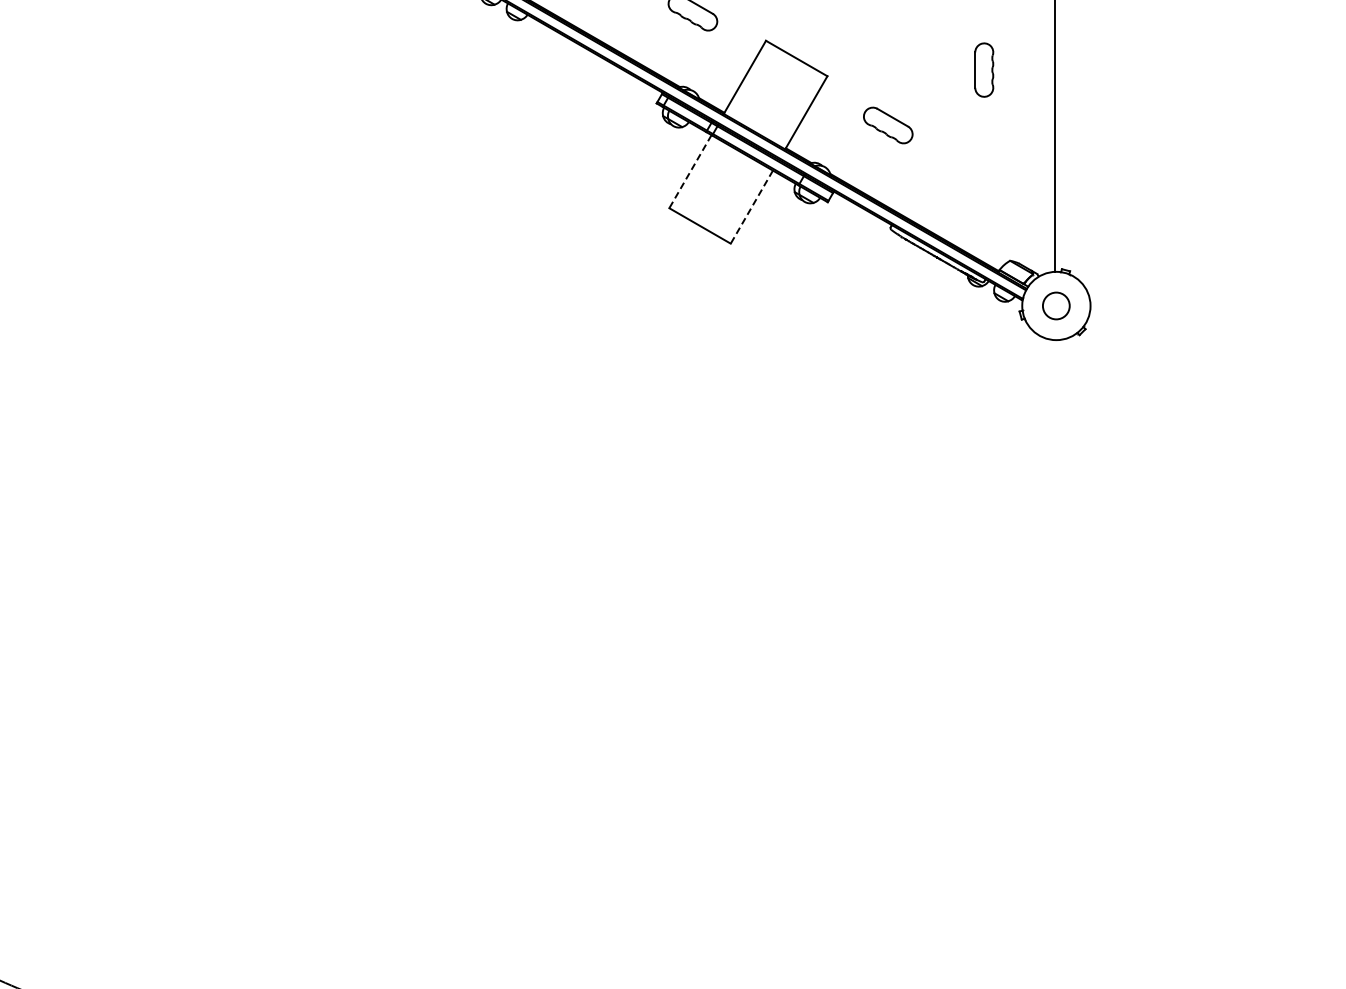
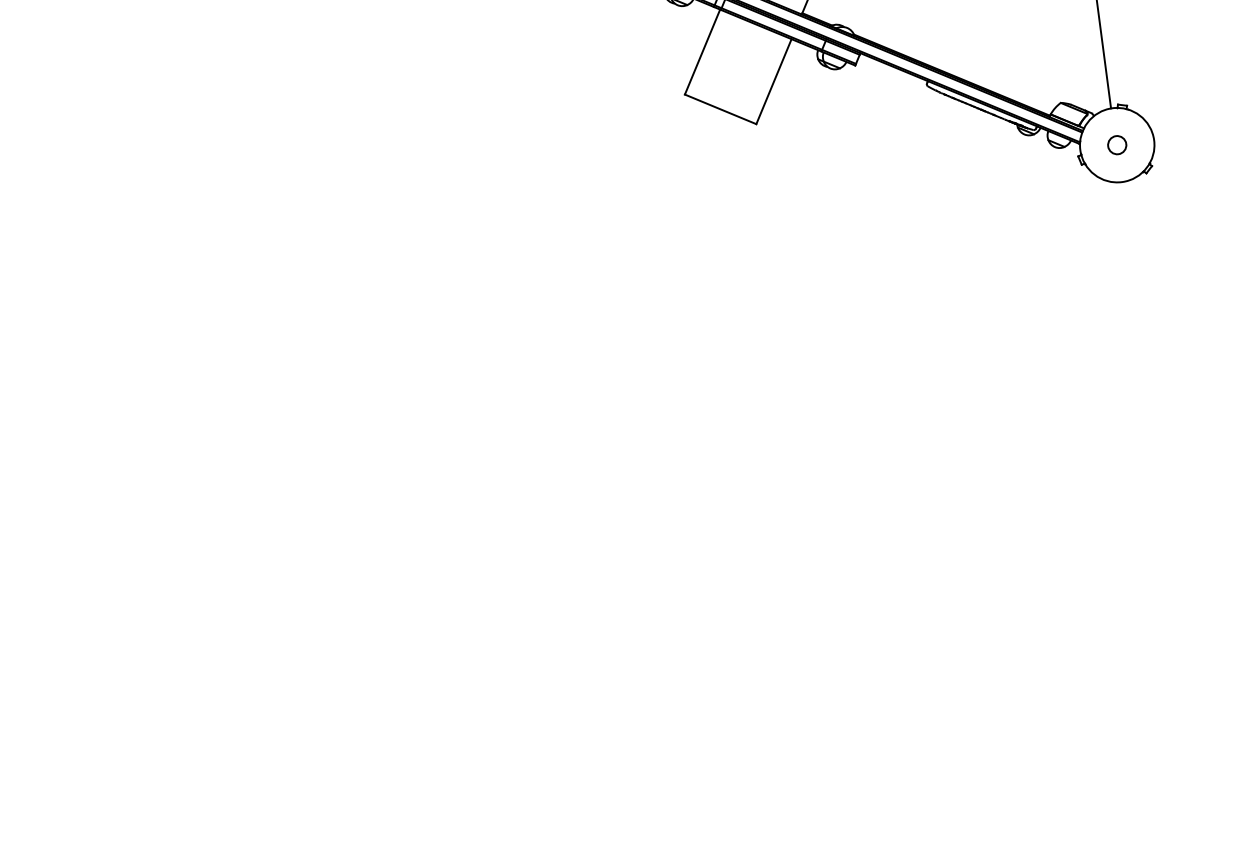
line: (690, 172) -> (702, 52), dashed -> solid
line: (751, 207) -> (773, 82), dashed -> solid
circle: (1056, 305) -> (1117, 144), size x0.62

